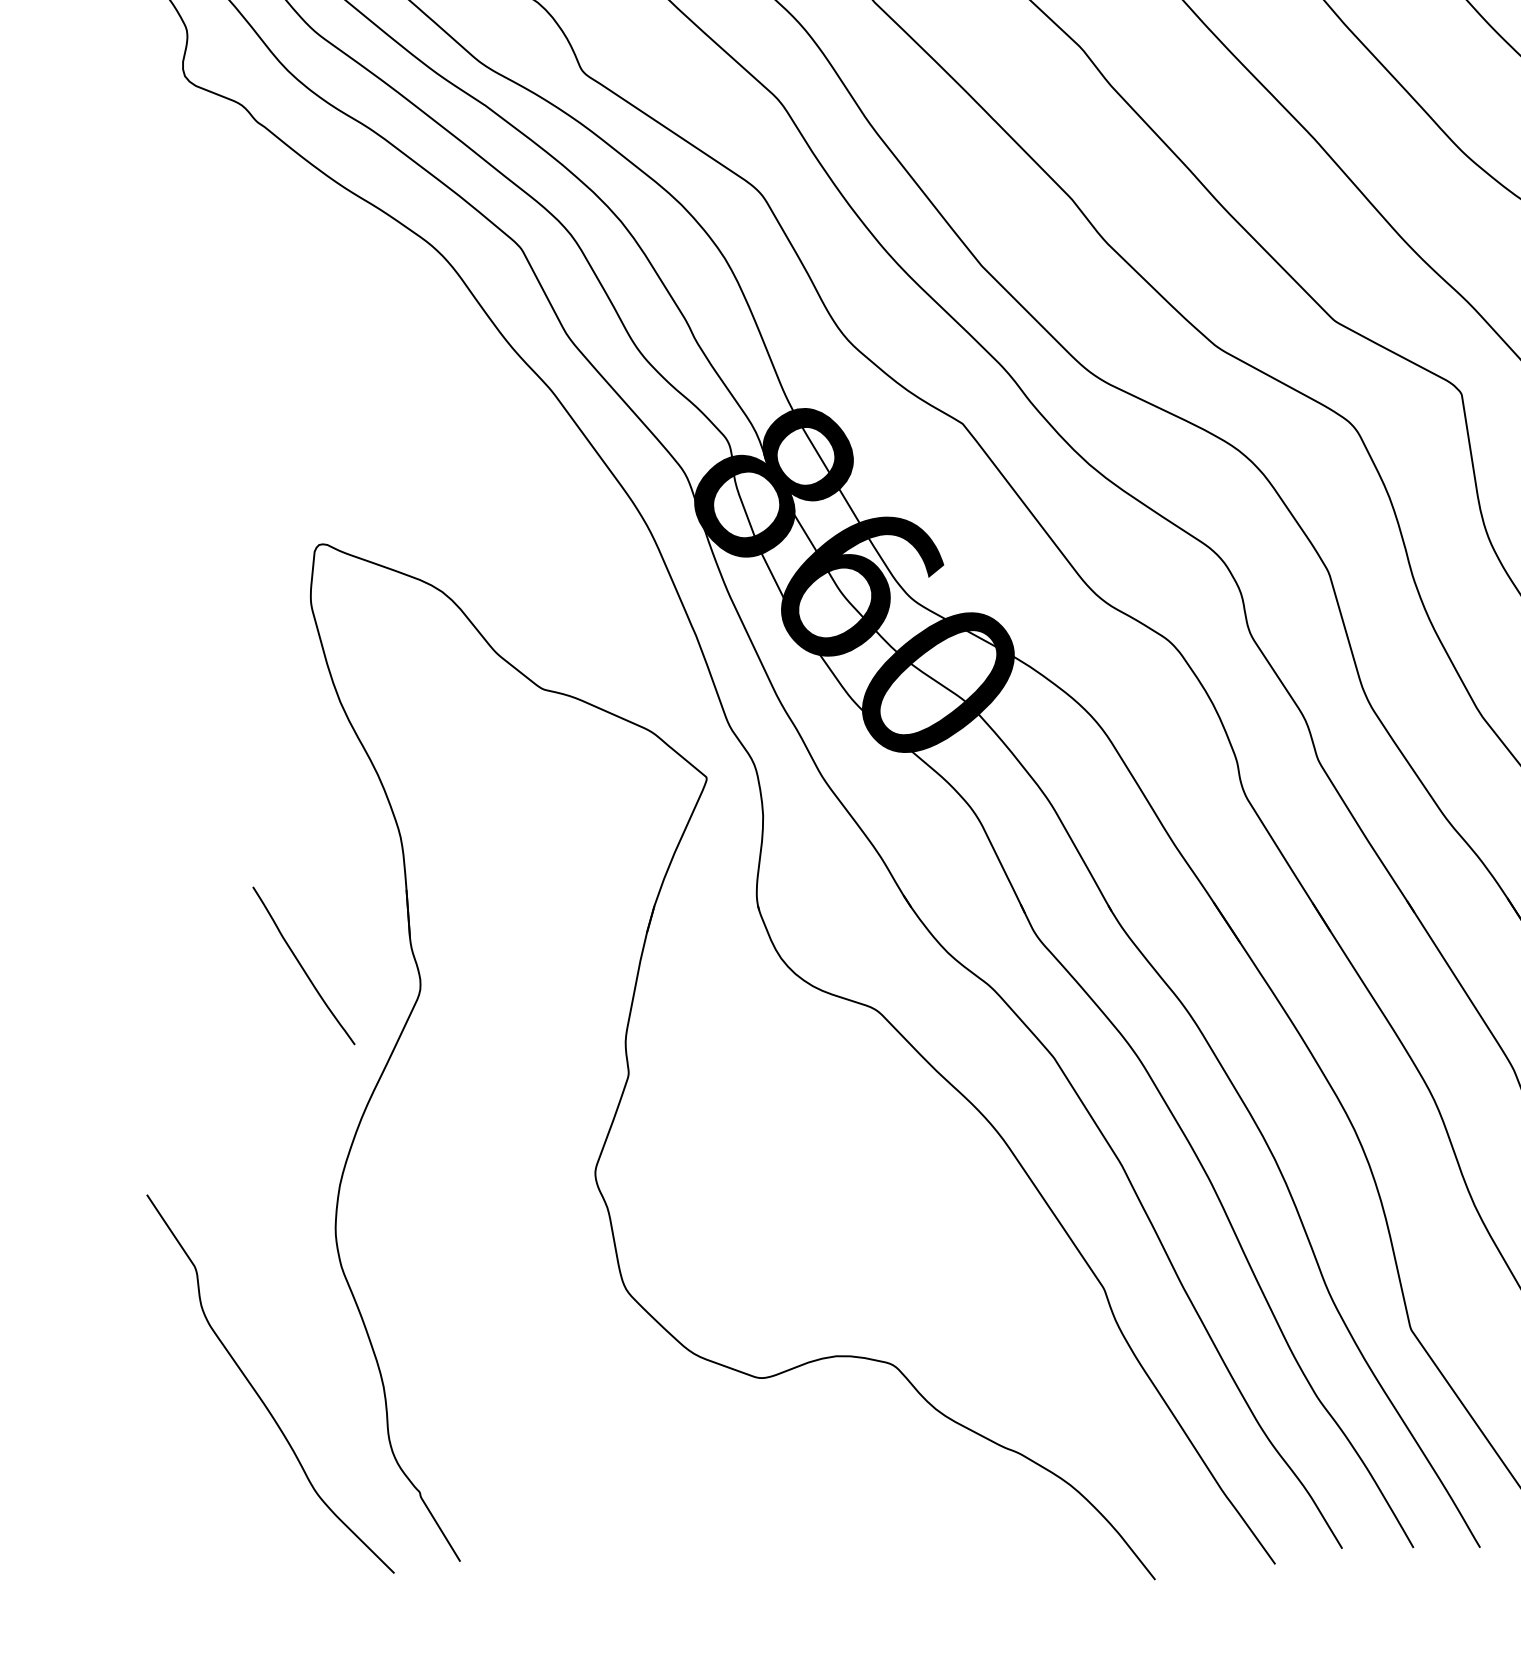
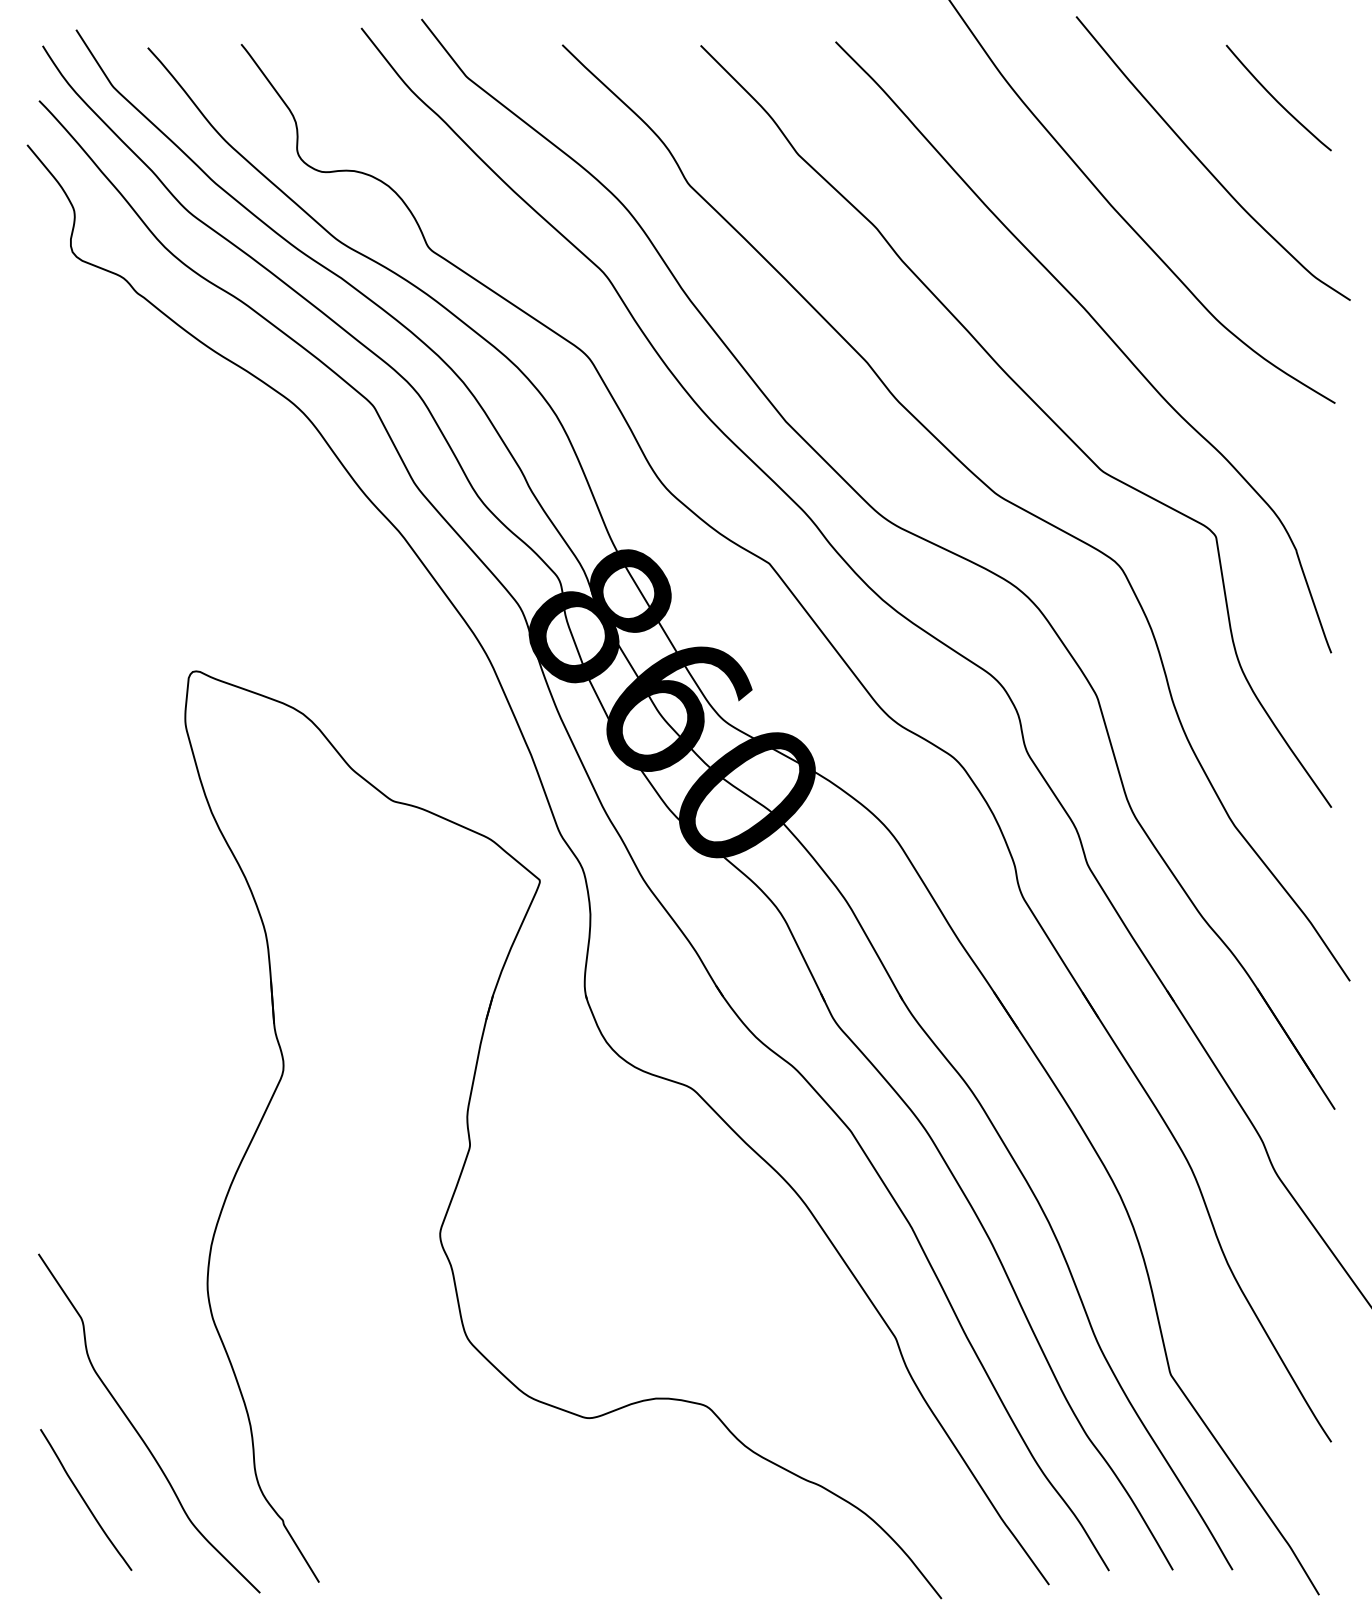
curve: (303, 966) -> (85, 1500), moved

